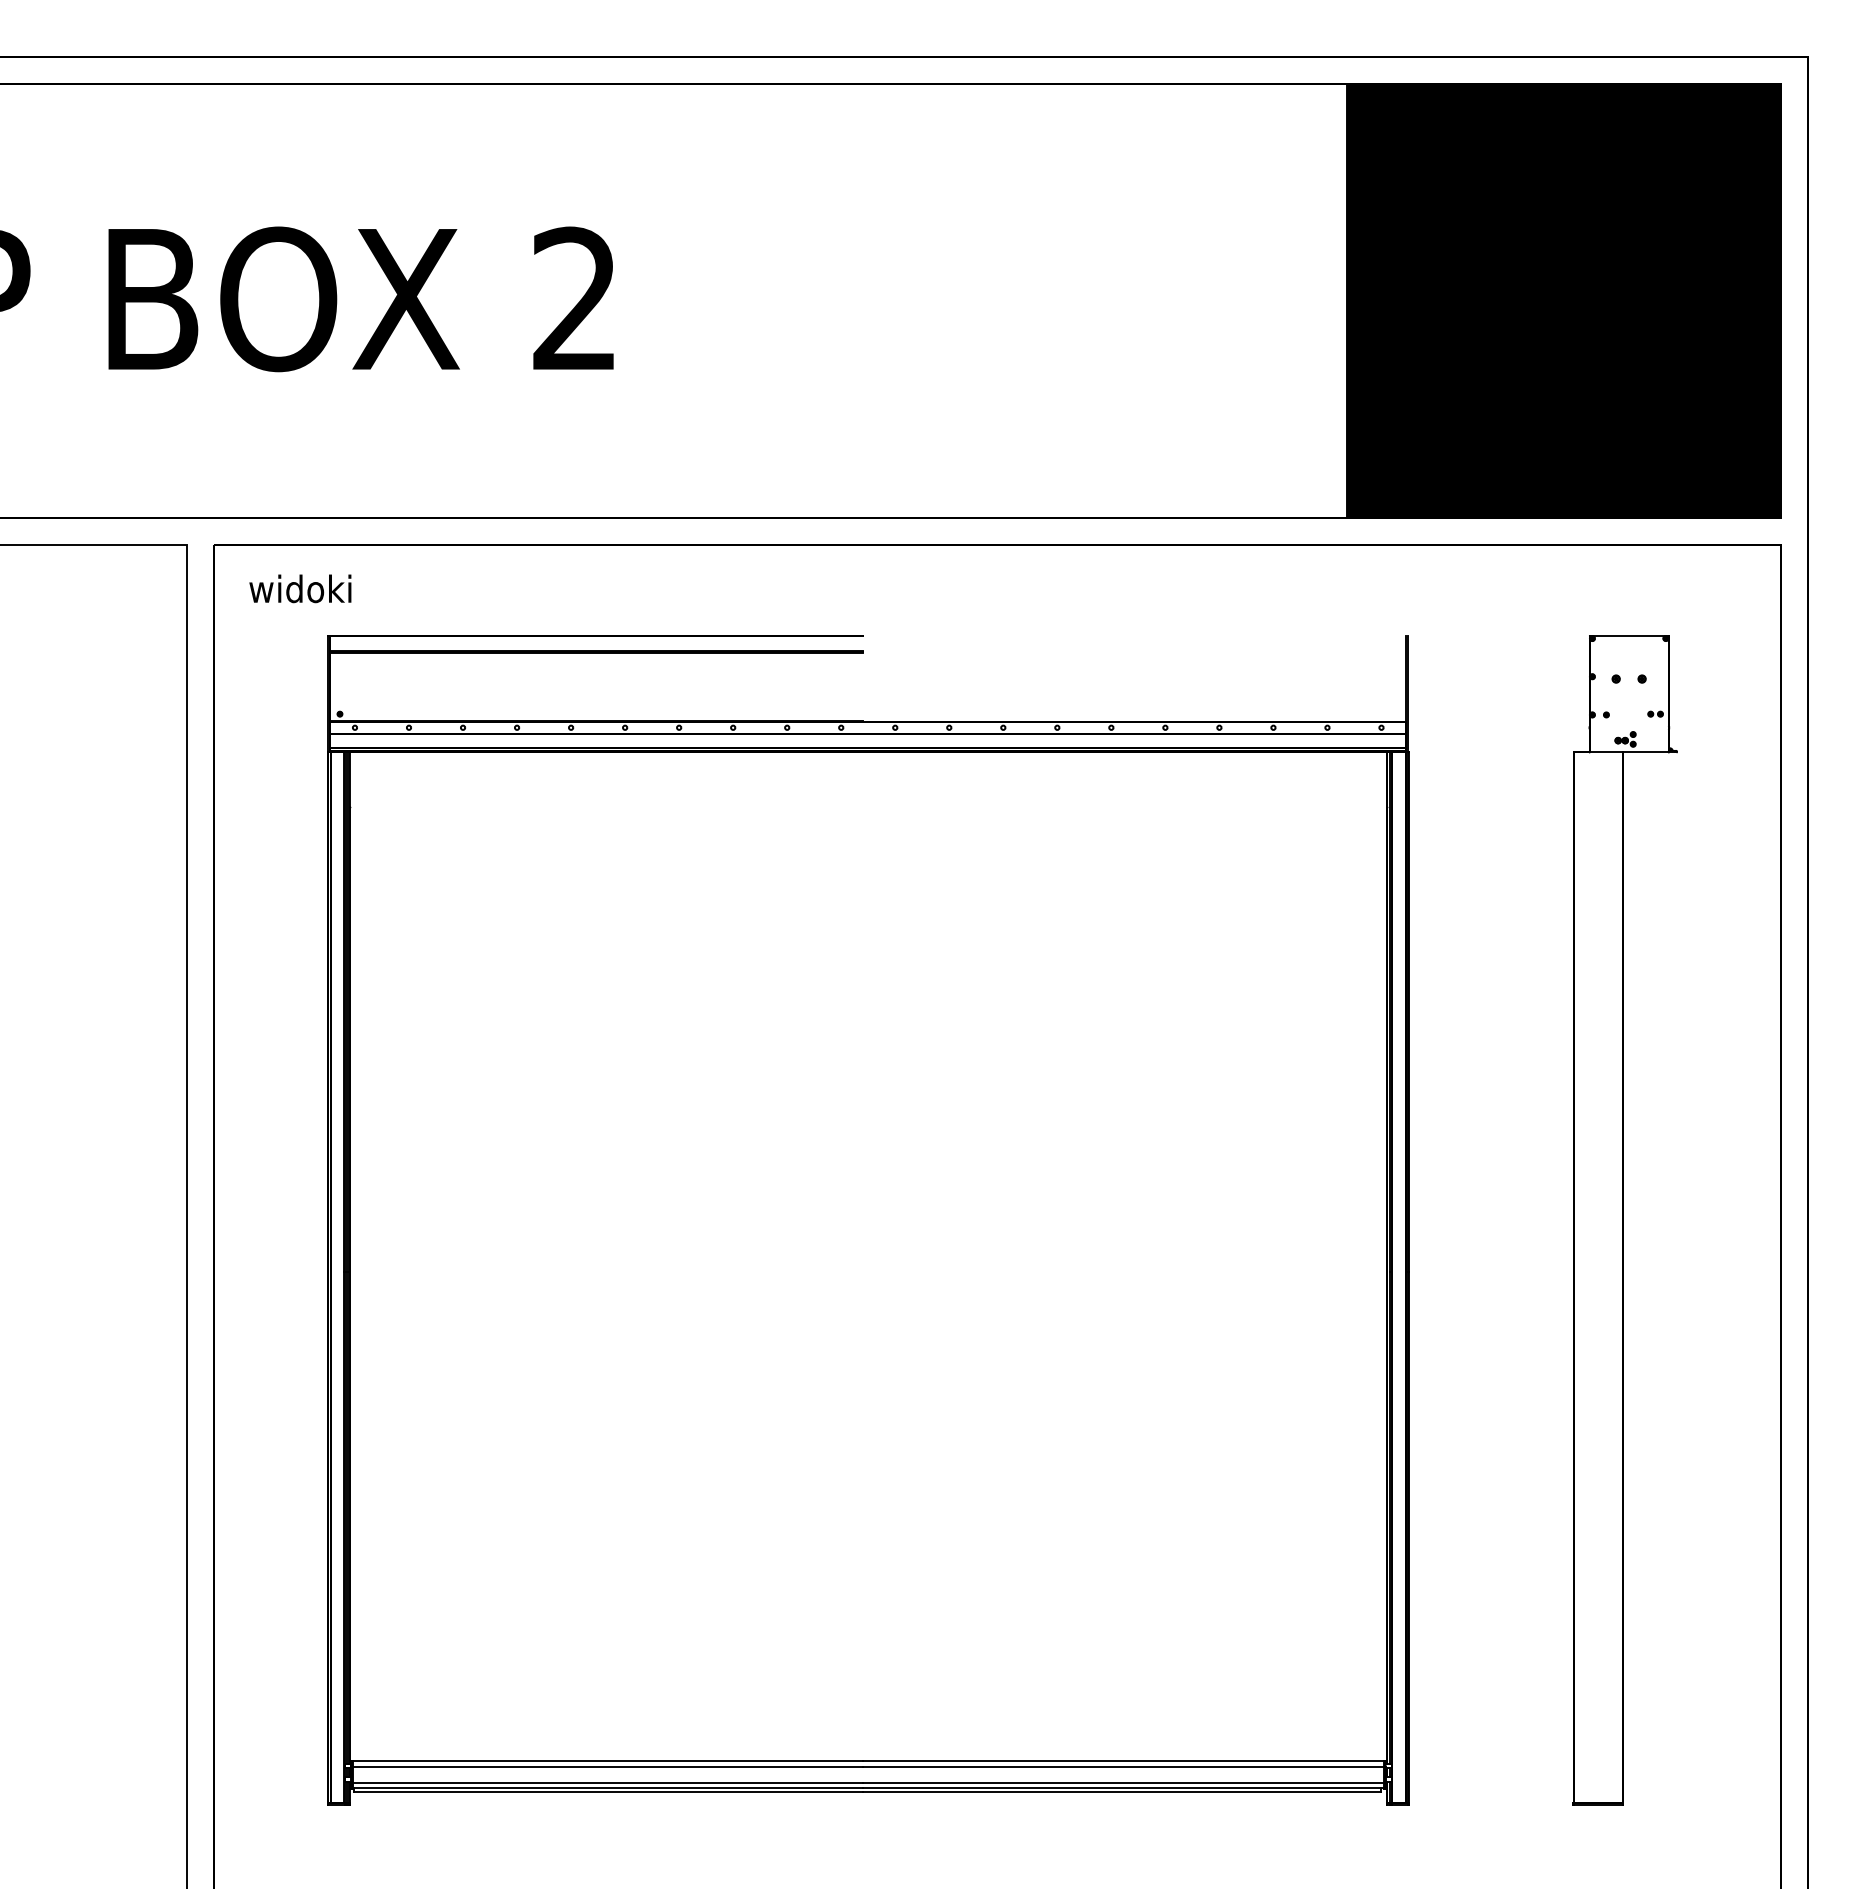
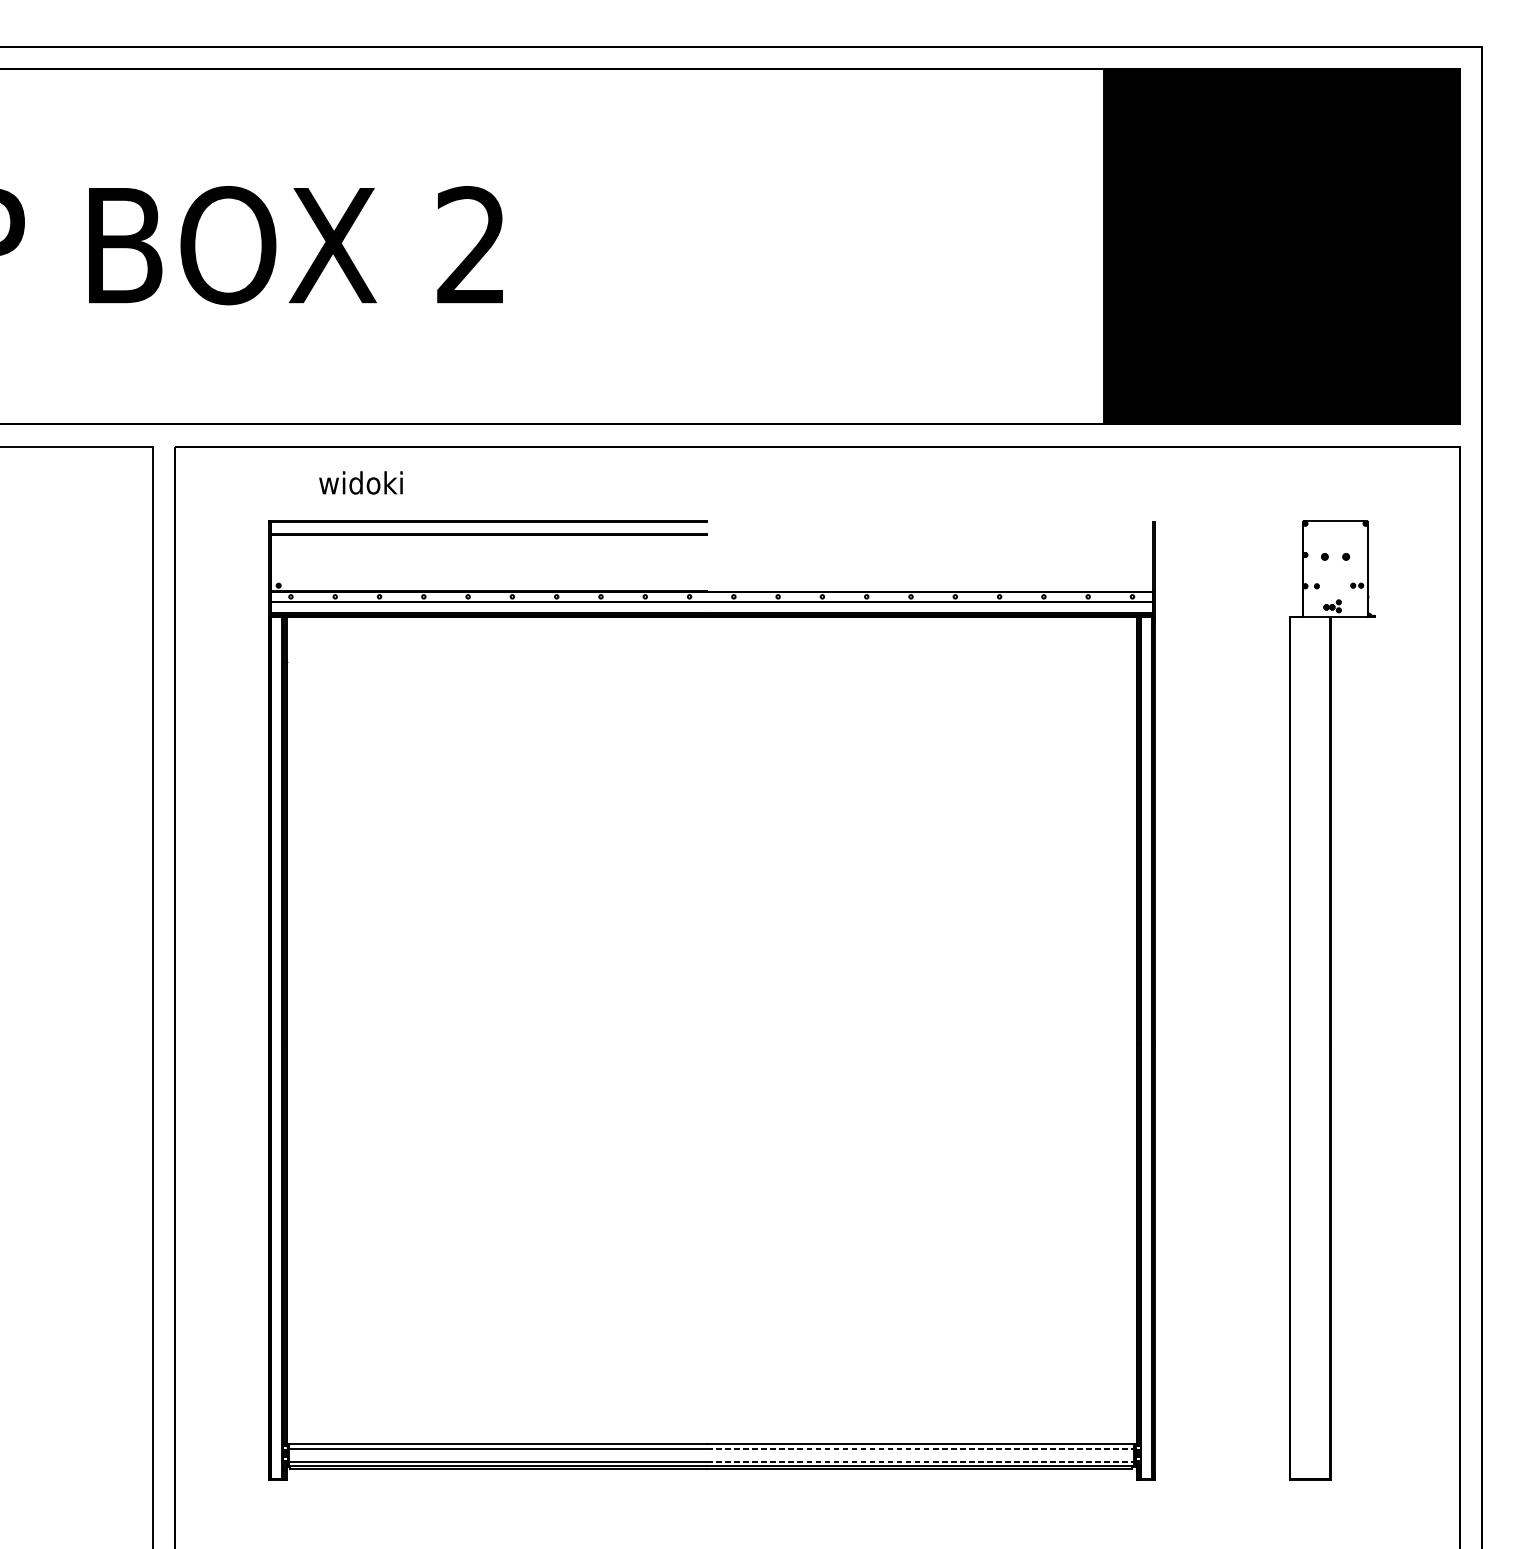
text: (300, 588) -> (361, 482), moved
line: (1123, 1766) -> (920, 1448), solid -> dashed
line: (1123, 1783) -> (920, 1462), solid -> dashed

